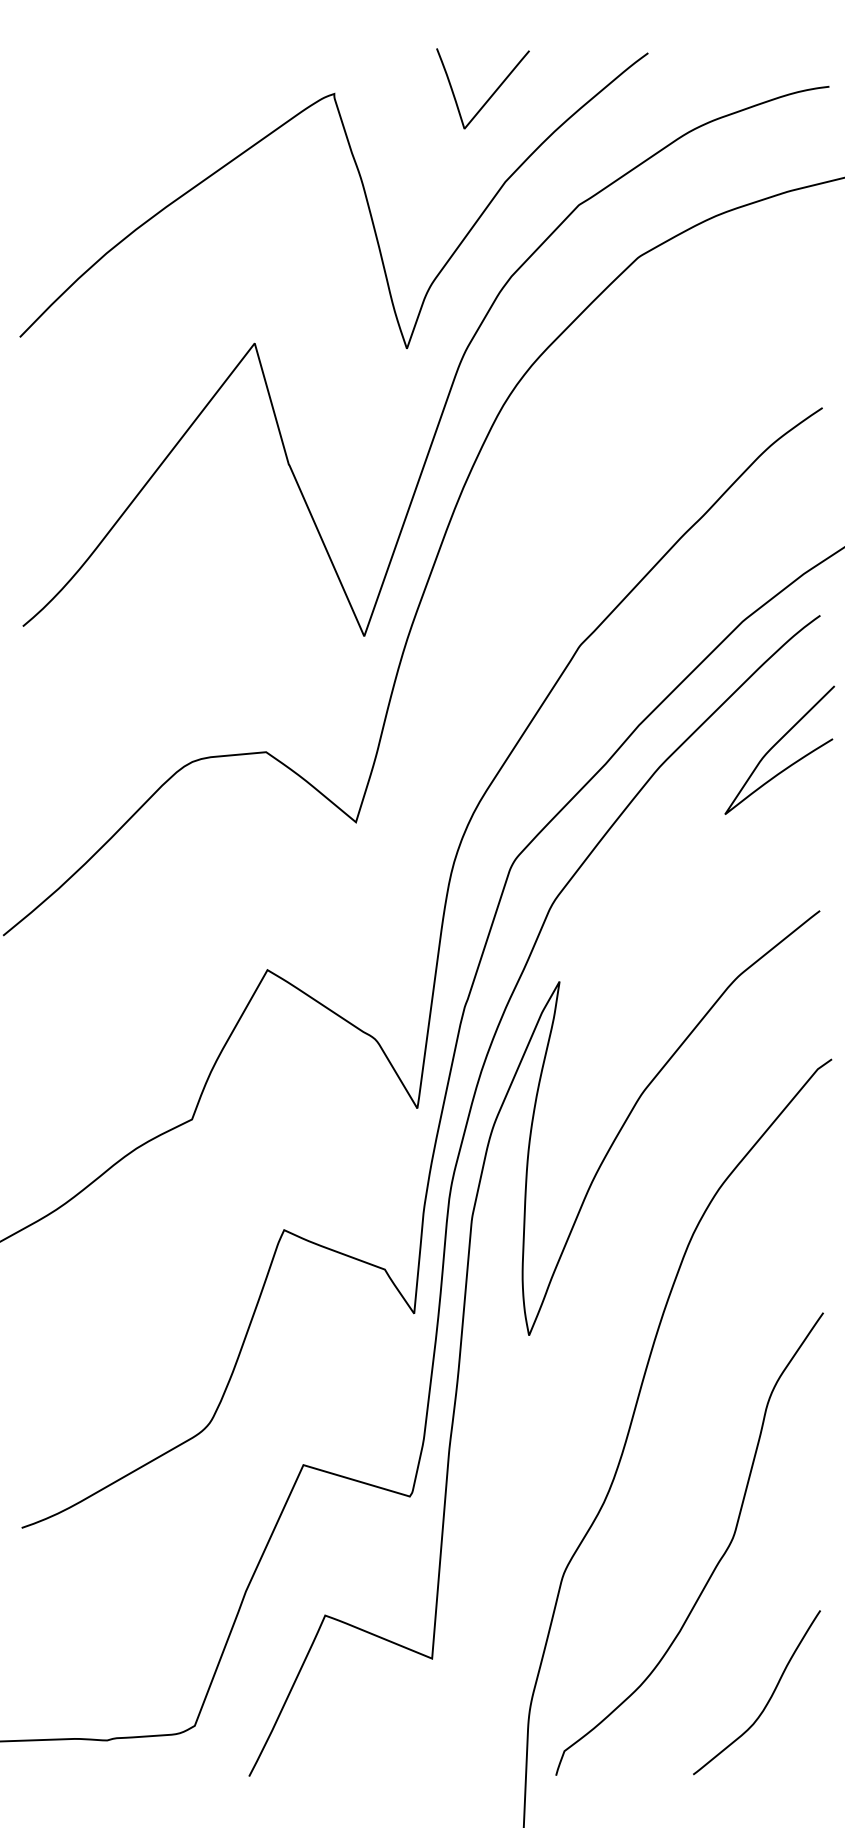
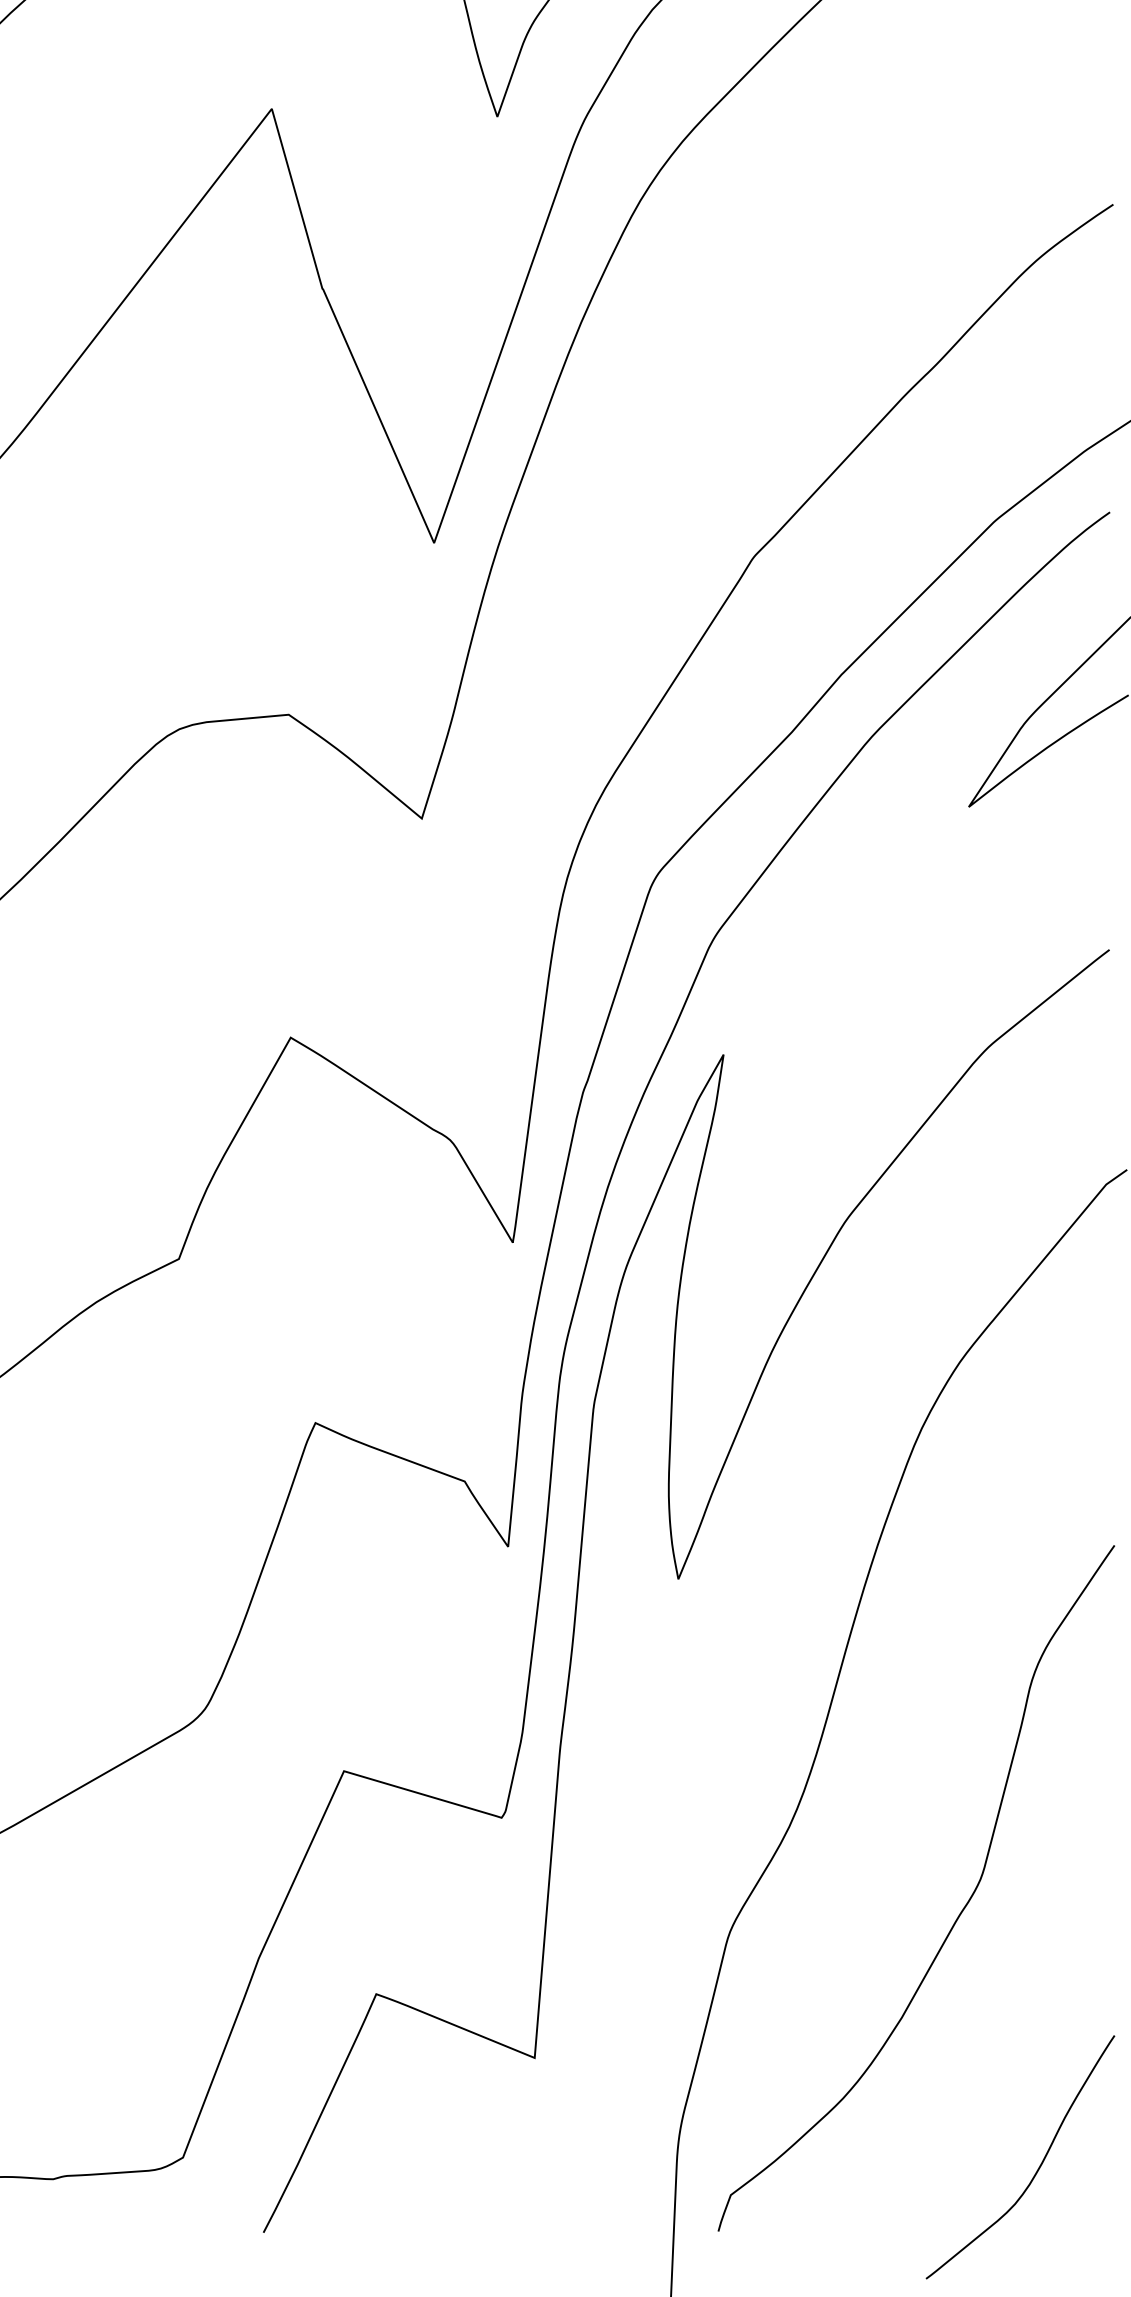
curve: (768, 1699) -> (1037, 2167), moved

